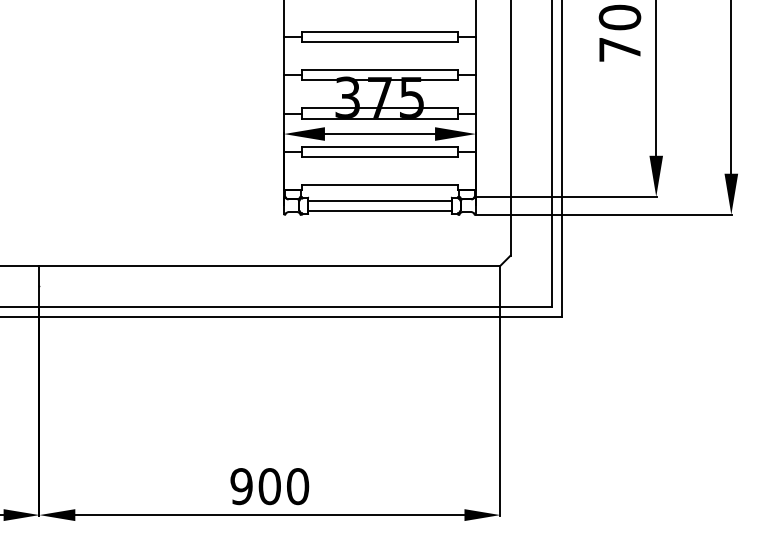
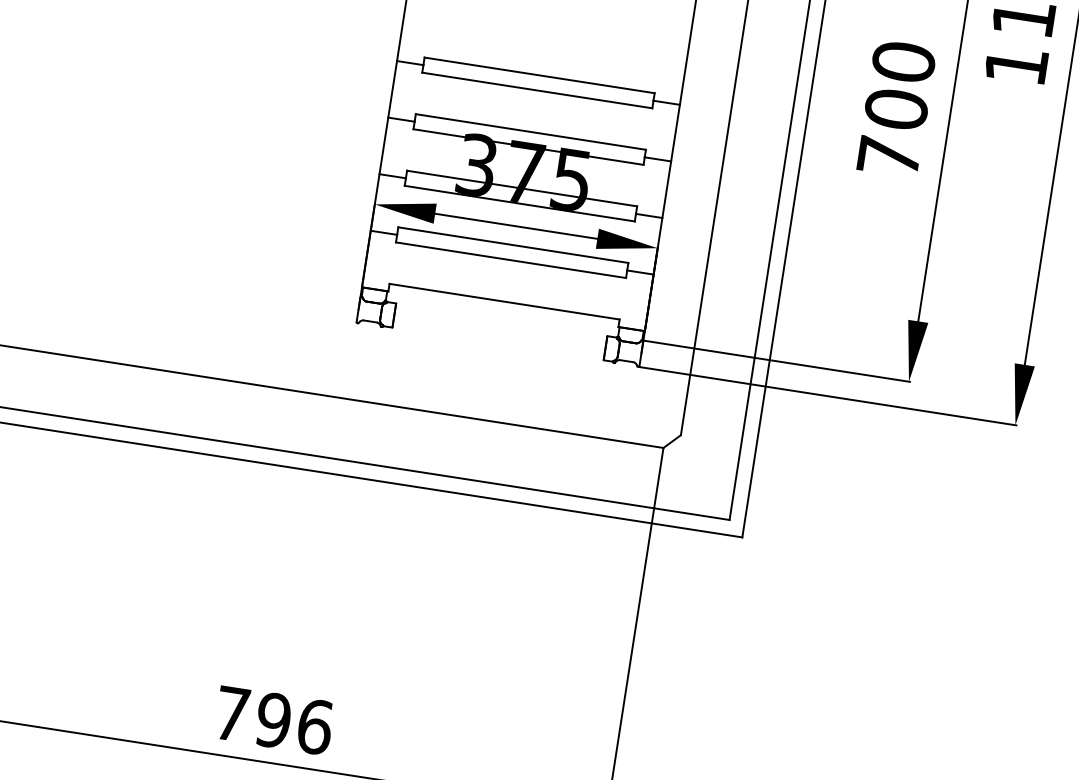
line: (379, 200) -> (500, 324), removed
line: (379, 210) -> (498, 338), removed
text: (269, 486) -> (273, 720), 900 -> 796

